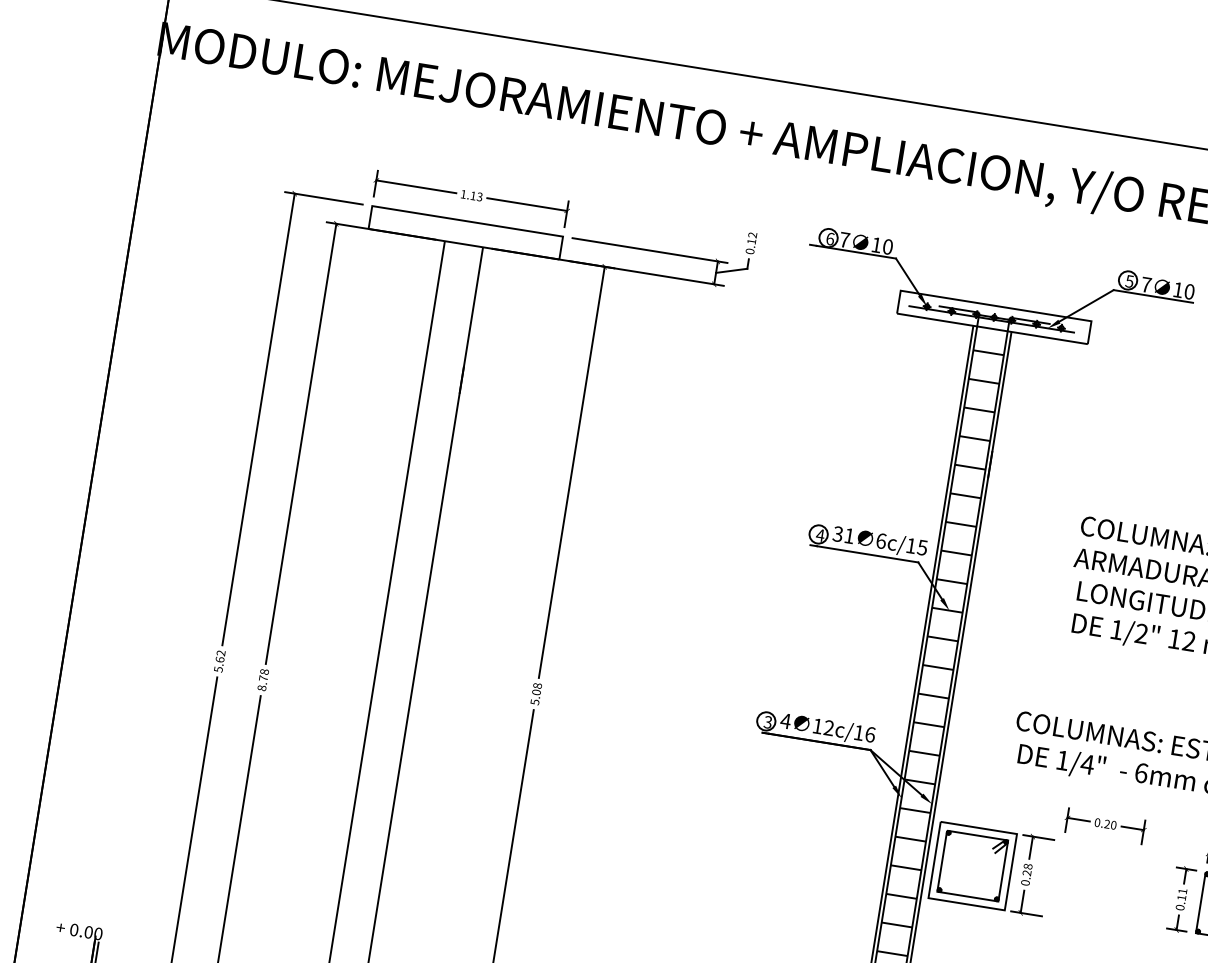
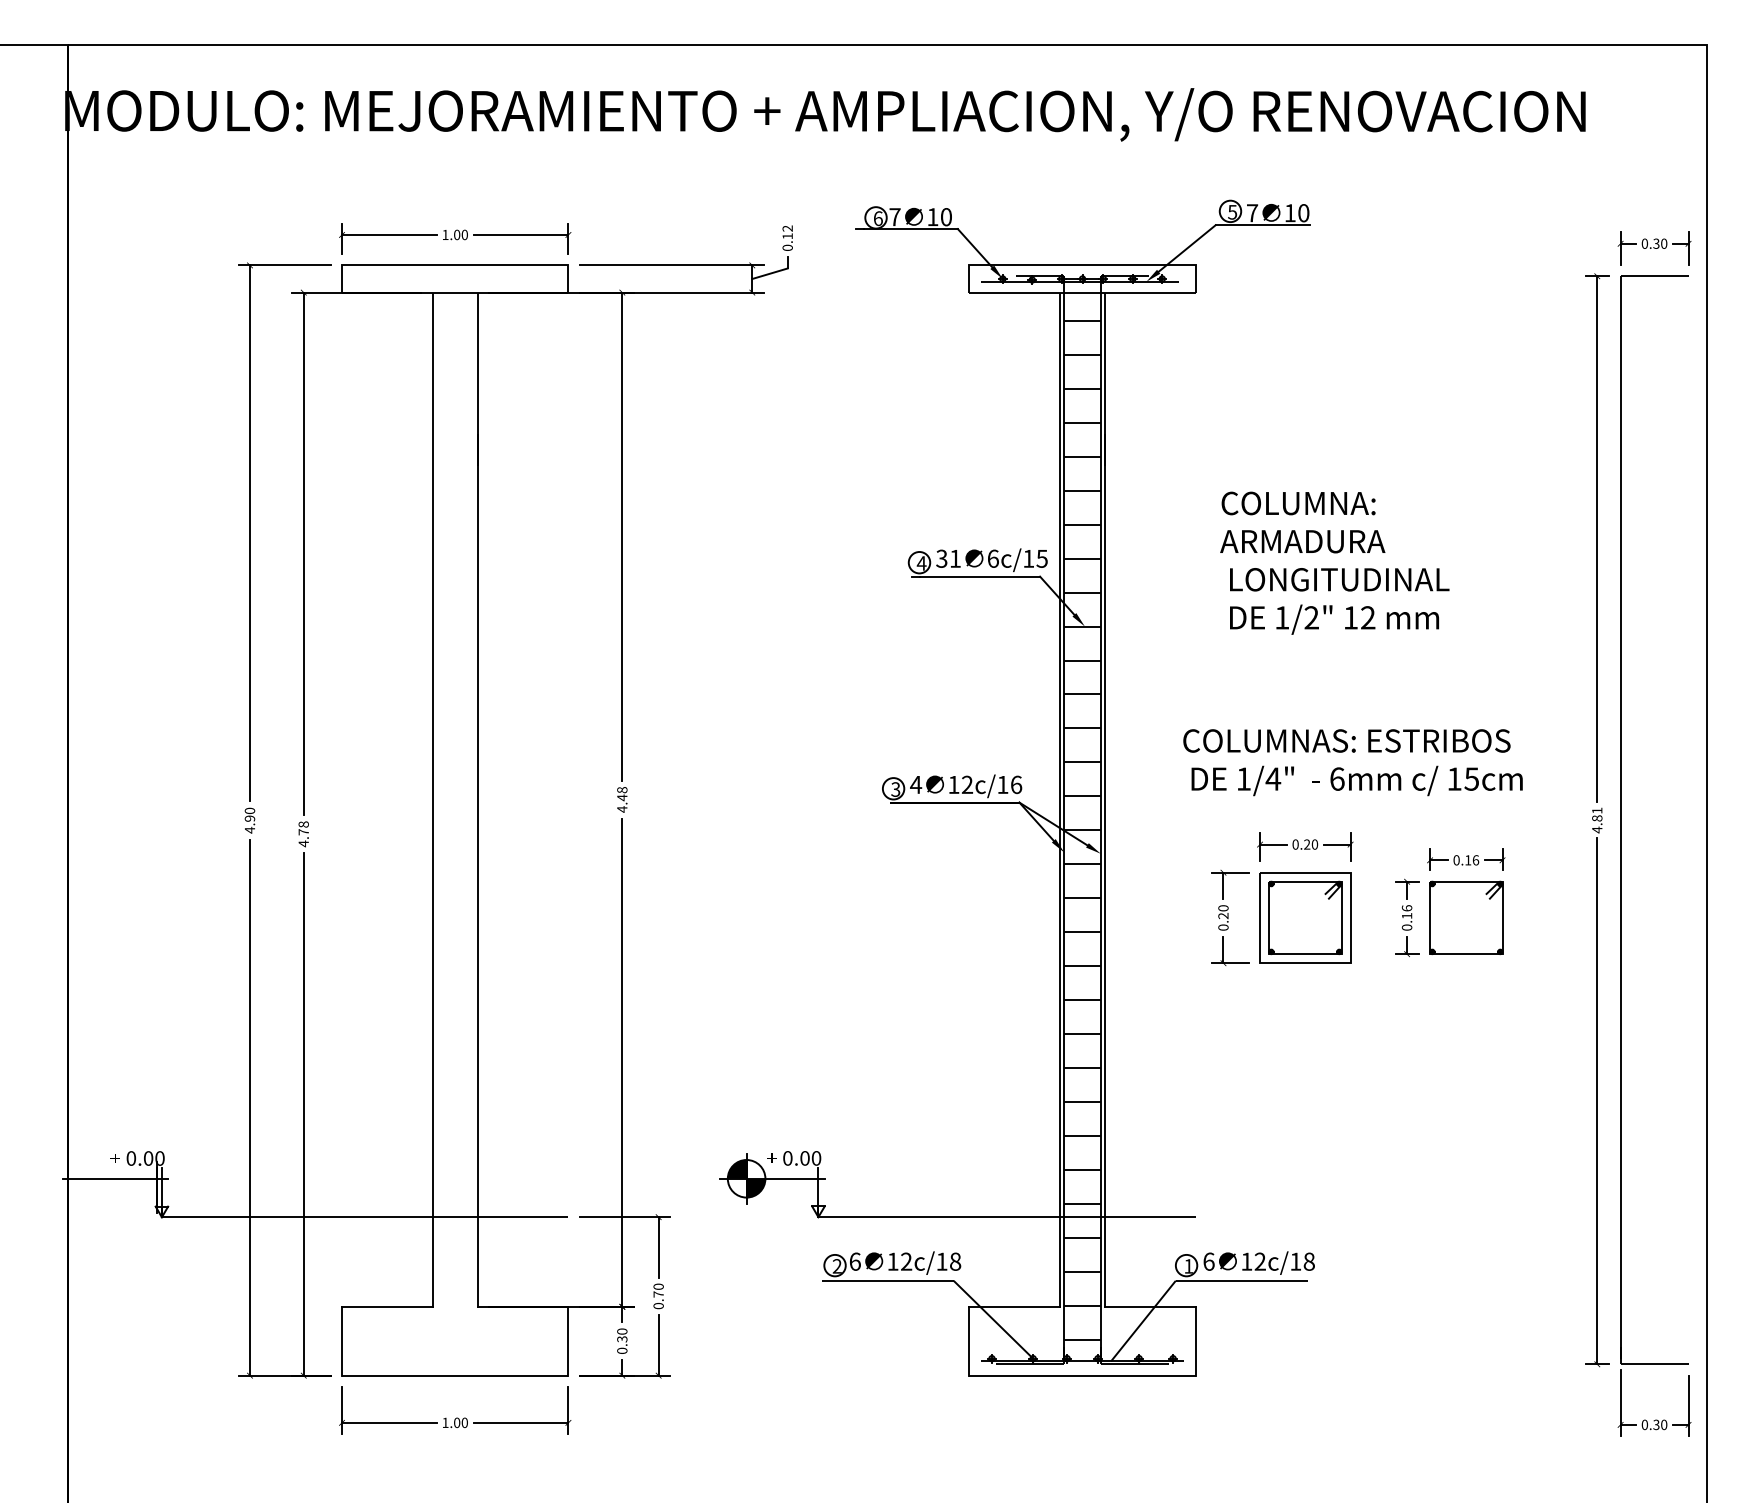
text: (476, 196) -> (460, 234), 1.13 -> 1.00
text: (219, 661) -> (249, 820), 5.62 -> 4.90
text: (261, 687) -> (303, 843), 8.78 -> 4.78
text: (535, 697) -> (622, 803), 5.08 -> 4.48
part: (972, 865) -> (1305, 917), moved
text: (1028, 866) -> (1223, 908), 0.28 -> 0.20
text: (1182, 891) -> (1406, 908), 0.11 -> 0.16
line: (58, 944) -> (115, 1178), added

